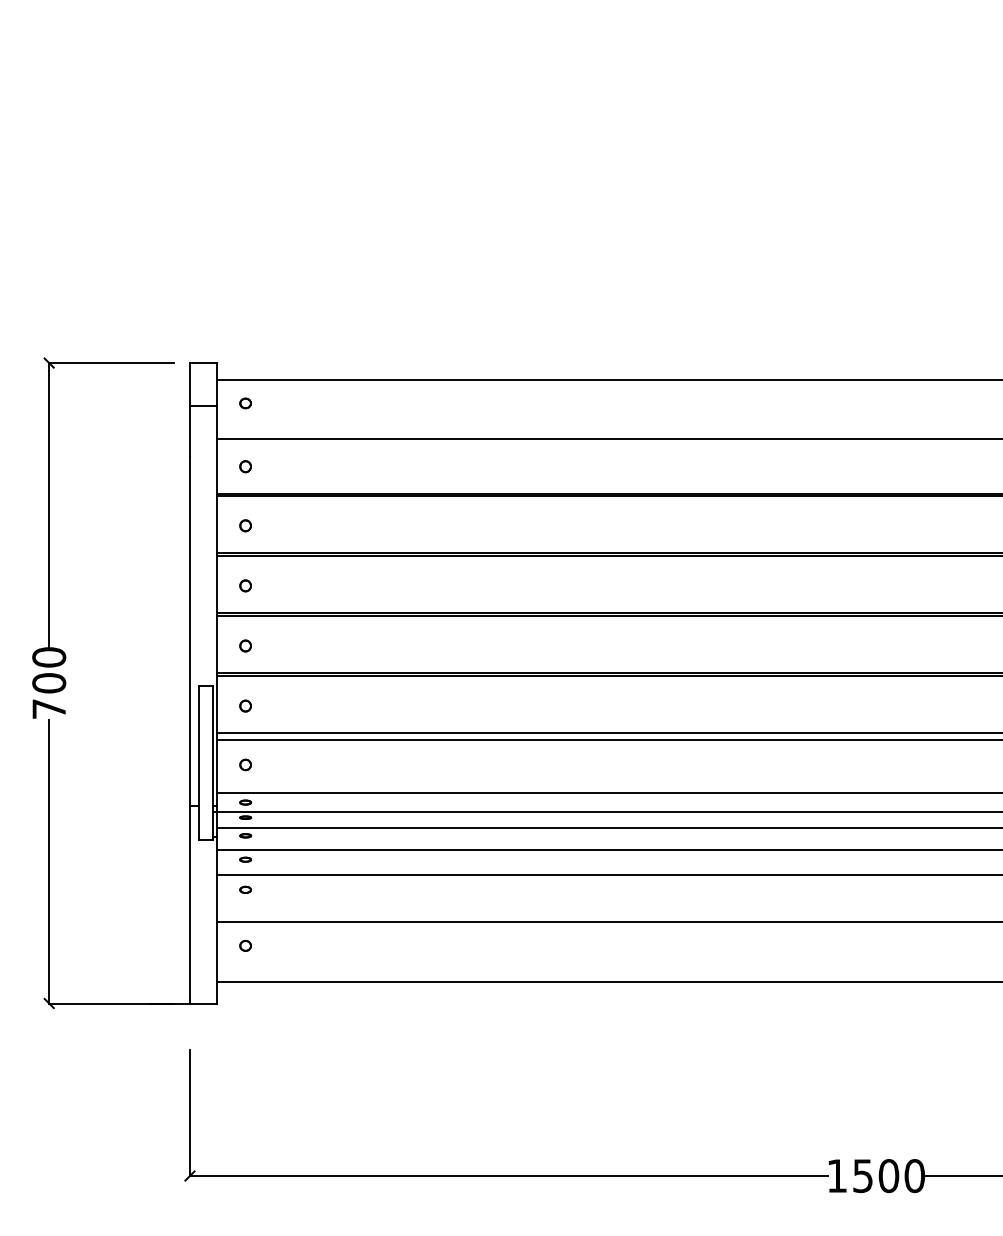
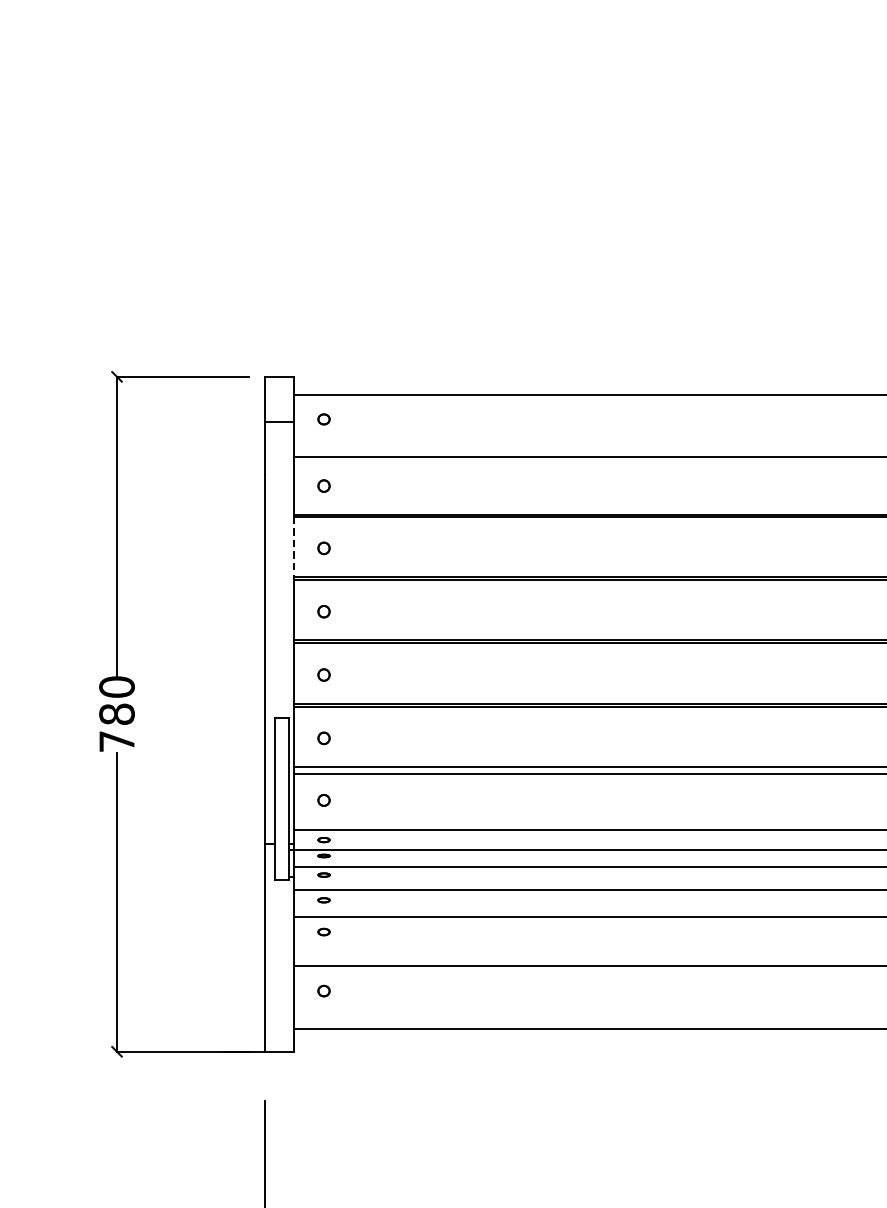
line: (217, 524) -> (294, 546), solid -> dashed
text: (49, 683) -> (117, 714), 700 -> 780

